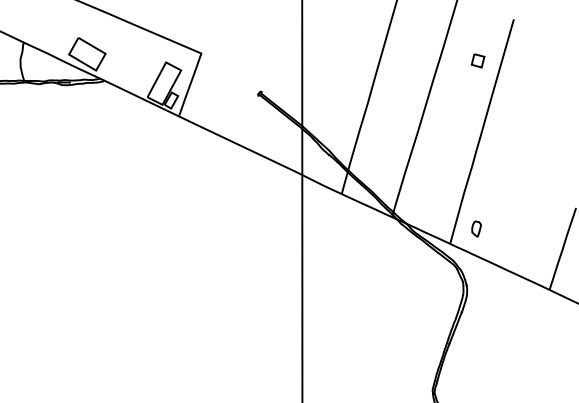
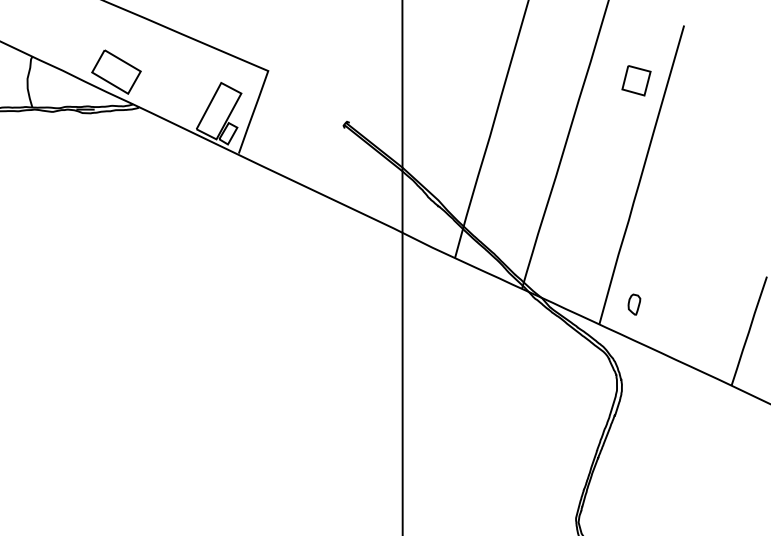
part: (478, 60) -> (636, 80), size x1.67

